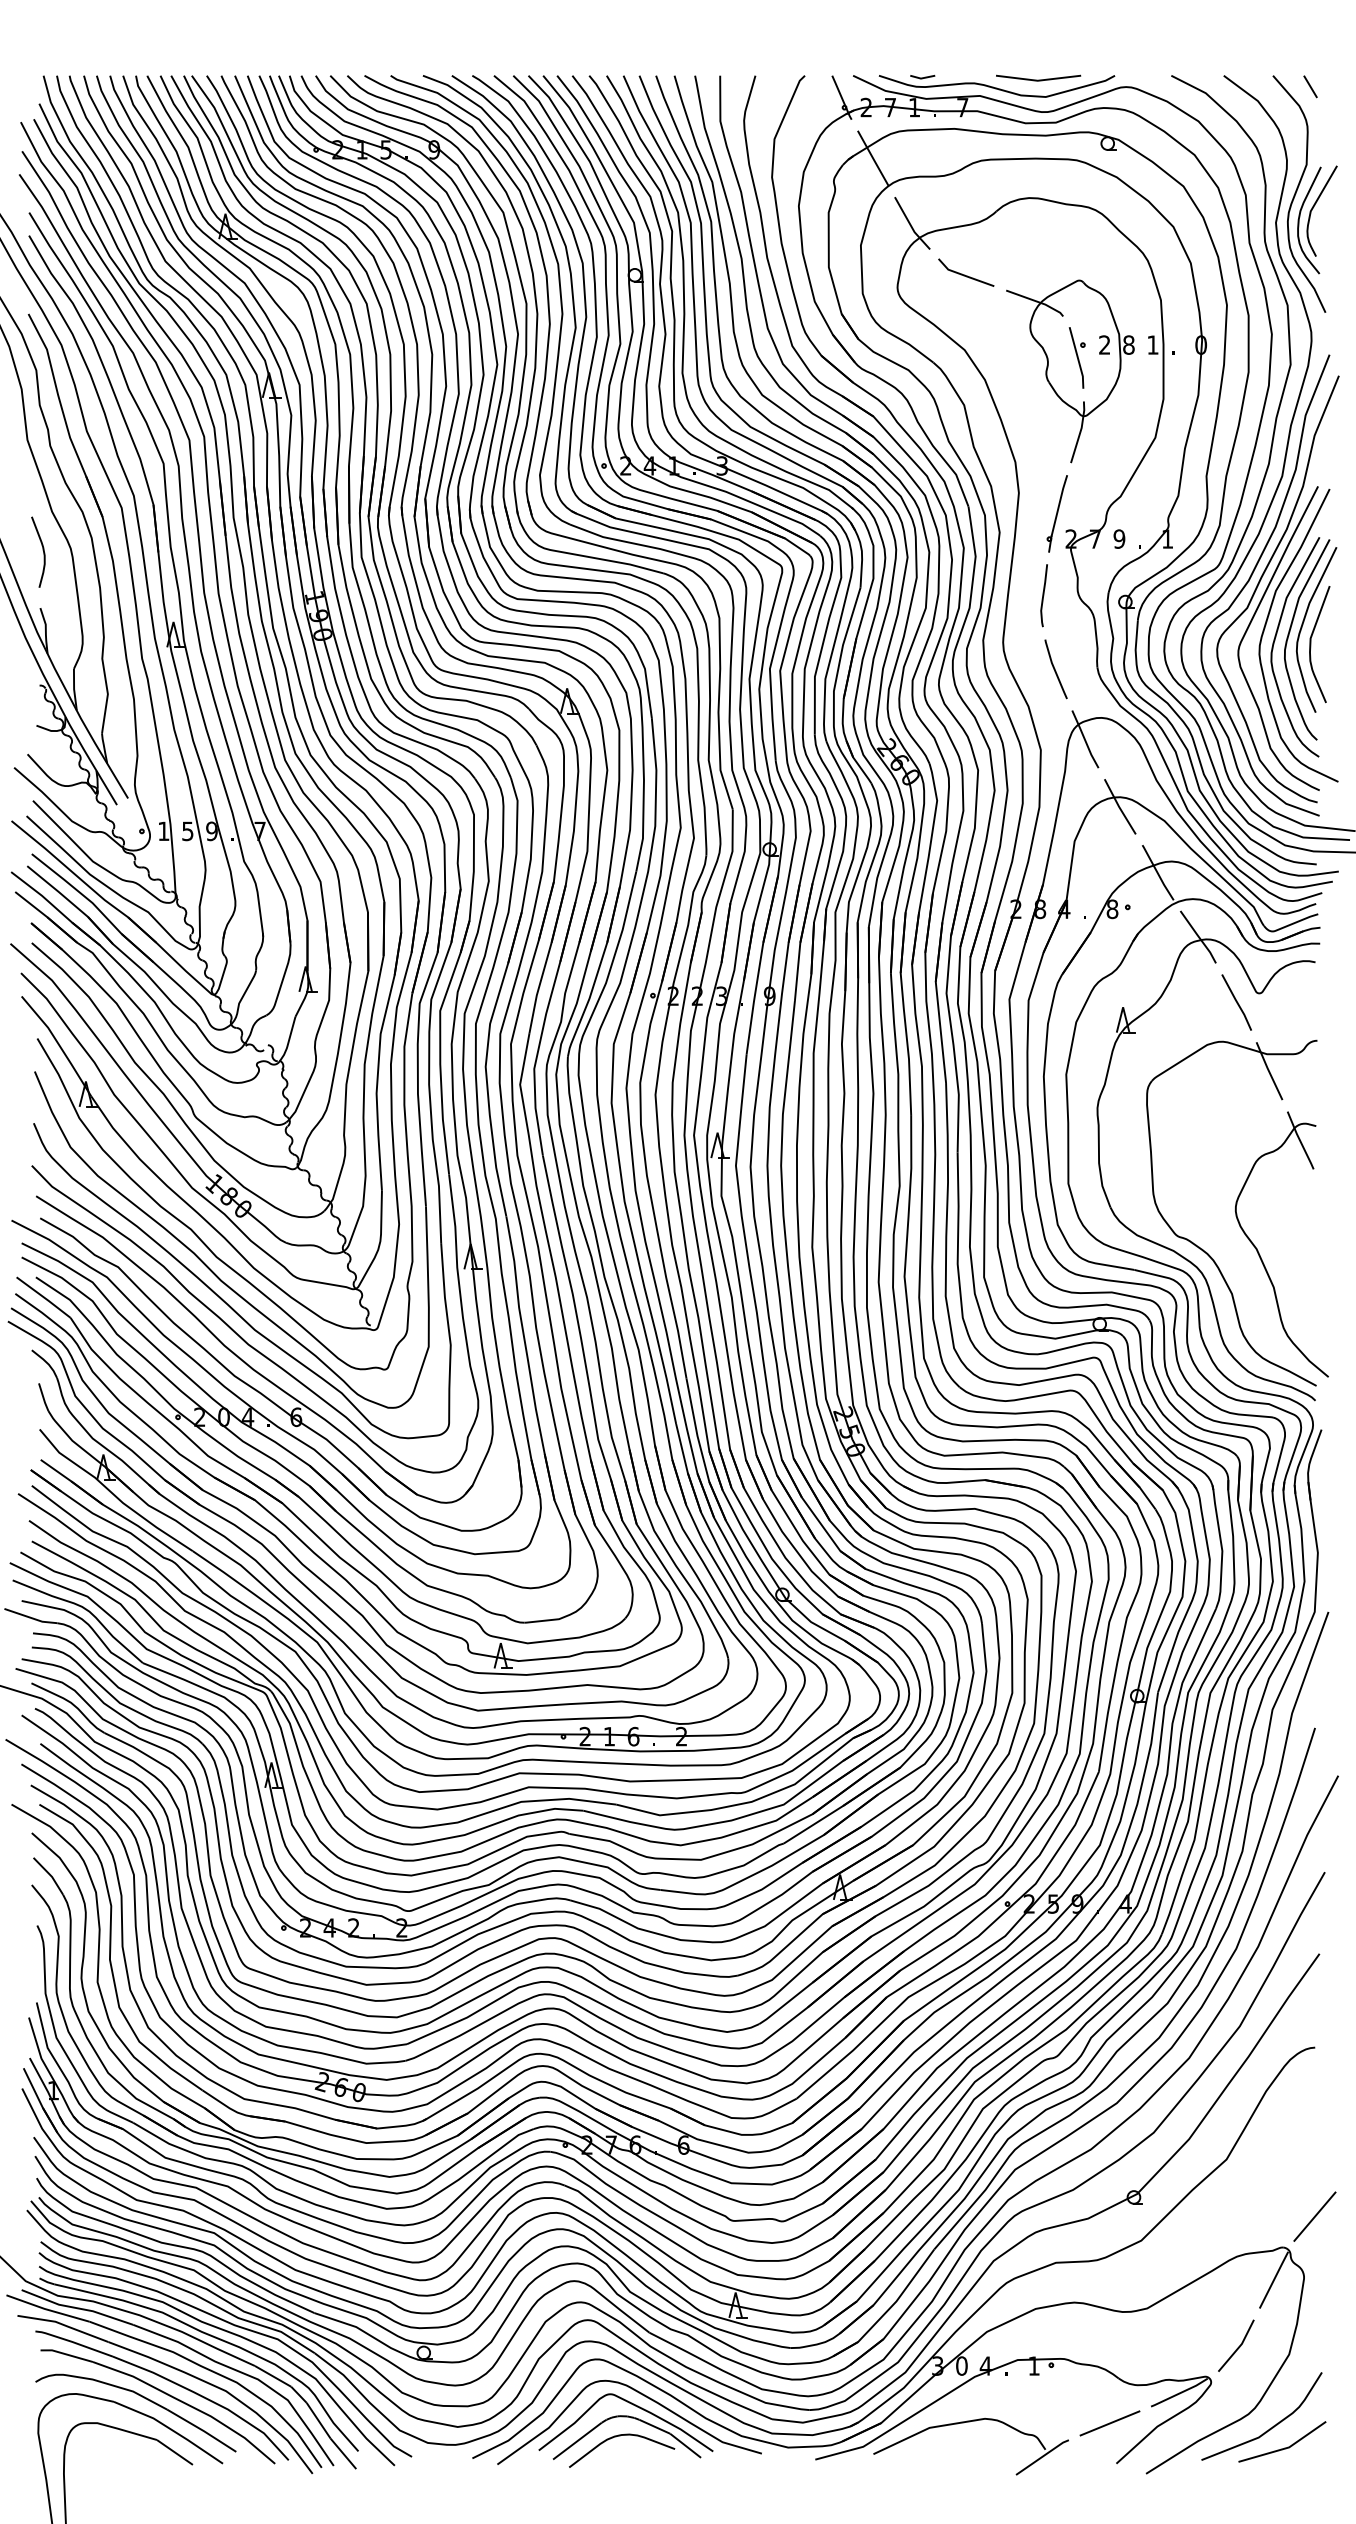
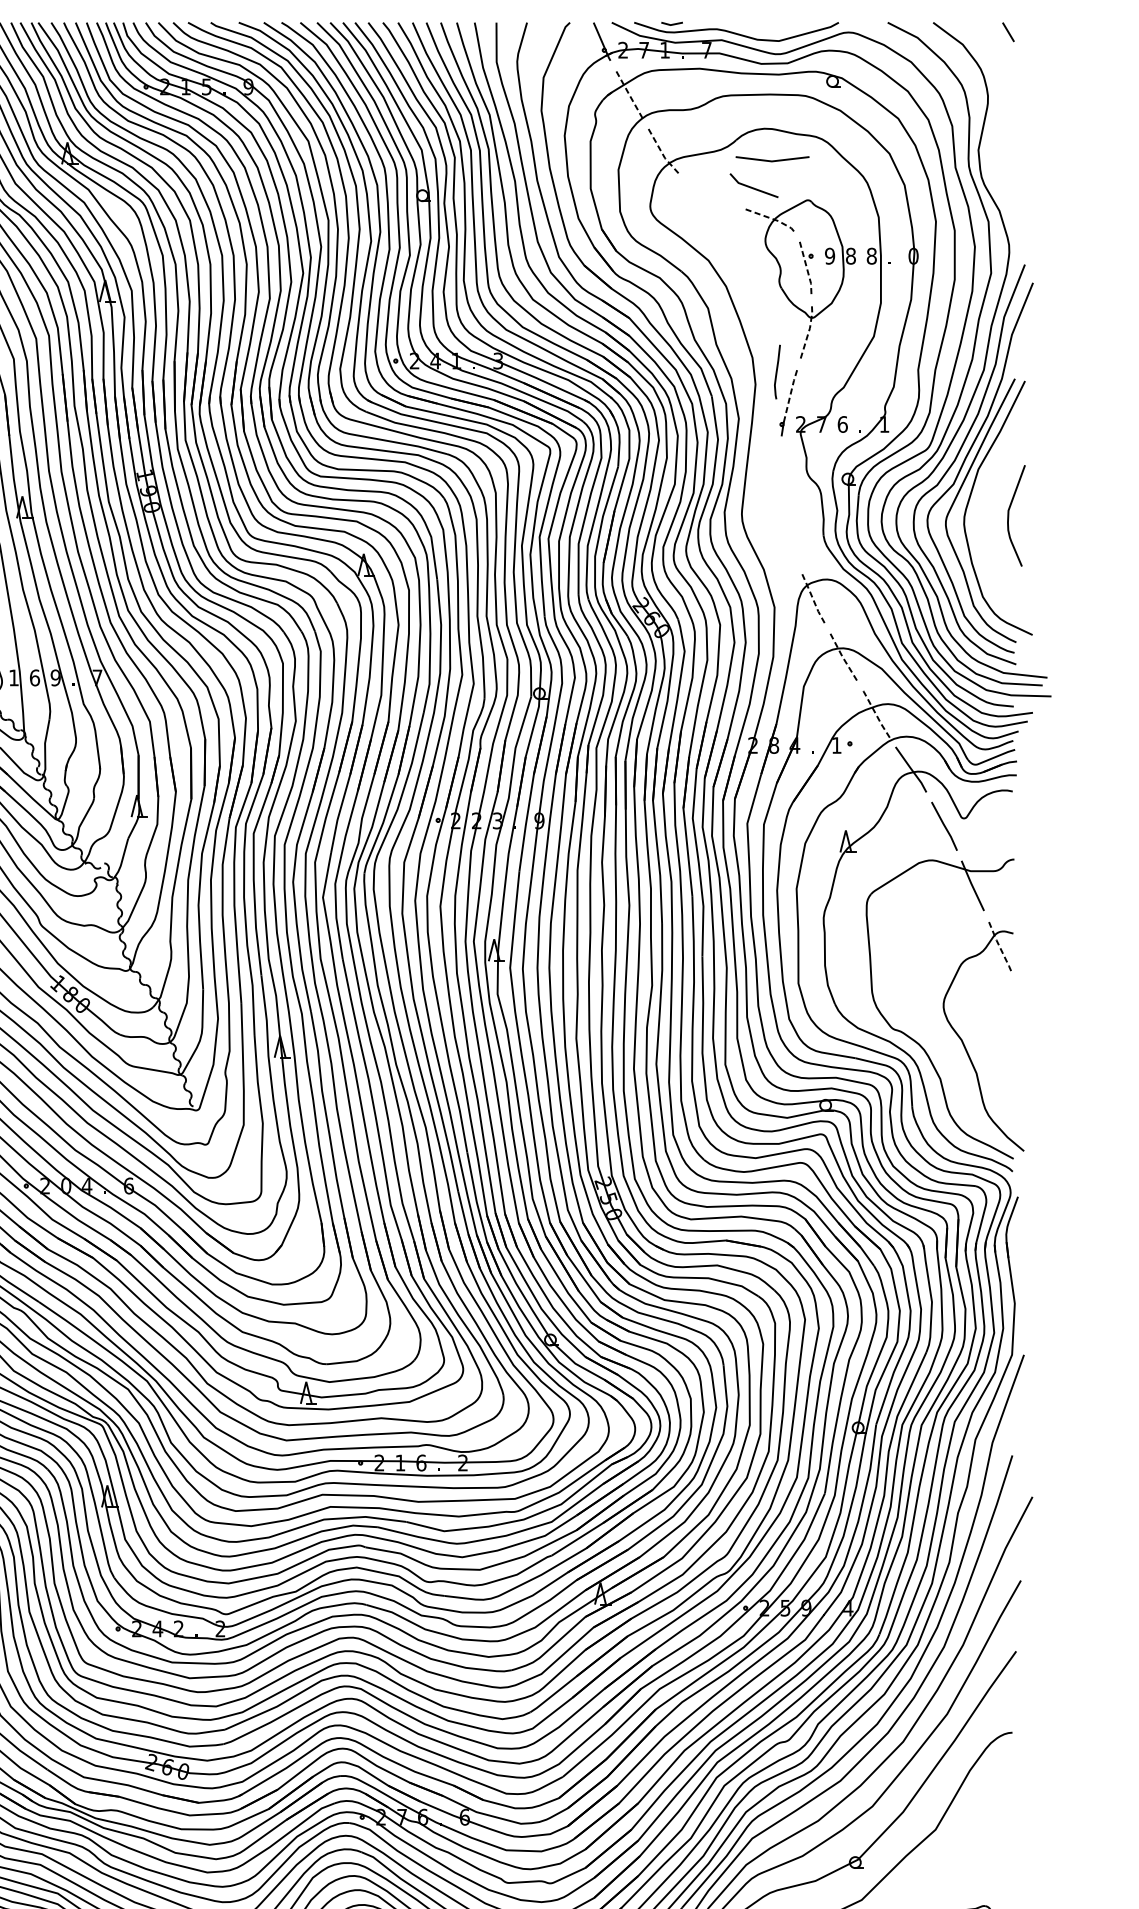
line: (1038, 79) -> (772, 160), moved
line: (873, 158) -> (629, 94), solid -> dashed
part: (1304, 193) -> (1003, 124), removed
line: (910, 225) -> (661, 152), solid -> dashed
line: (964, 274) -> (752, 187), moved
line: (1037, 301) -> (771, 218), solid -> dashed
text: (1104, 344) -> (829, 255), 2 -> 9
text: (1152, 344) -> (871, 255), 1 -> 8
line: (1077, 358) -> (806, 267), solid -> dashed
line: (1080, 431) -> (808, 331), solid -> dashed
line: (1059, 504) -> (790, 394), solid -> dashed
text: (1119, 538) -> (842, 423), 9 -> 6
curve: (1043, 595) -> (776, 371), moved
part: (1303, 647) -> (1002, 518), removed
line: (1055, 669) -> (787, 537), removed
line: (1084, 739) -> (812, 598), solid -> dashed
line: (1119, 806) -> (842, 656), solid -> dashed
text: (187, 831) -> (34, 678), 5 -> 6
line: (1157, 872) -> (875, 713), solid -> dashed
text: (1112, 909) -> (836, 745), 8 -> 1
line: (1299, 1140) -> (998, 946), solid -> dashed
line: (1314, 2216) -> (1011, 1879), removed

